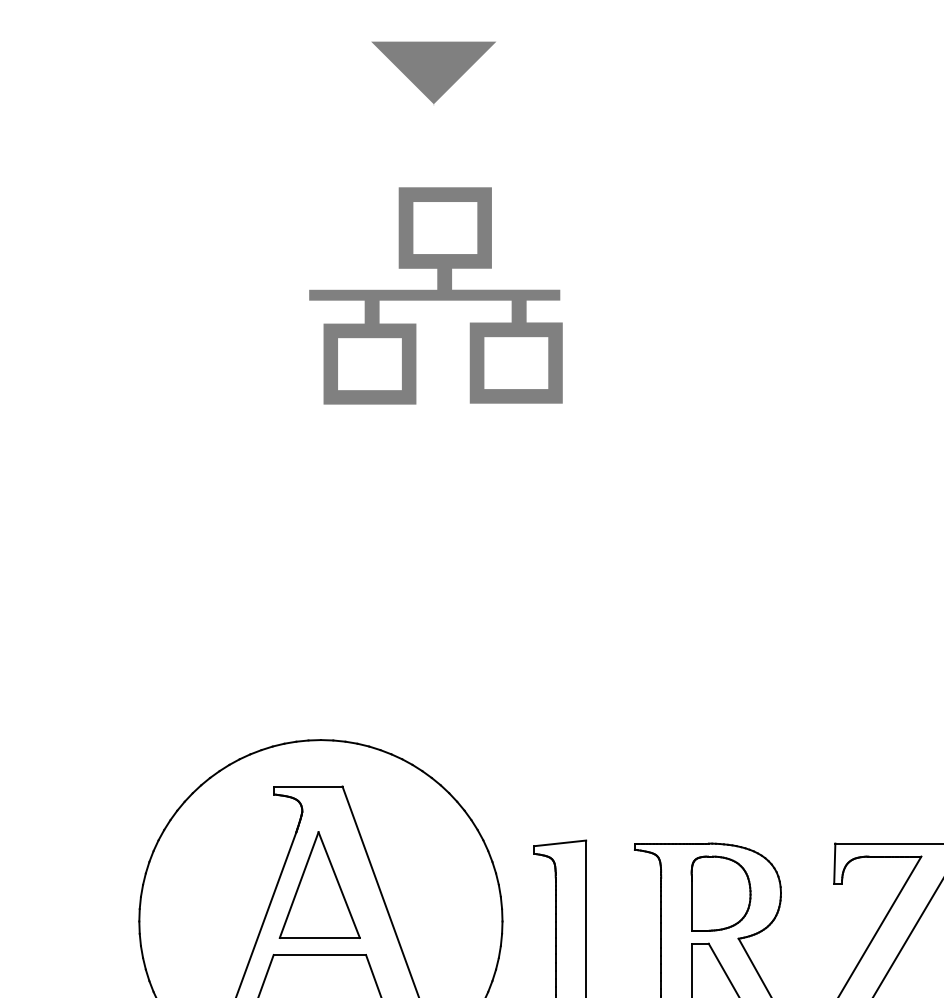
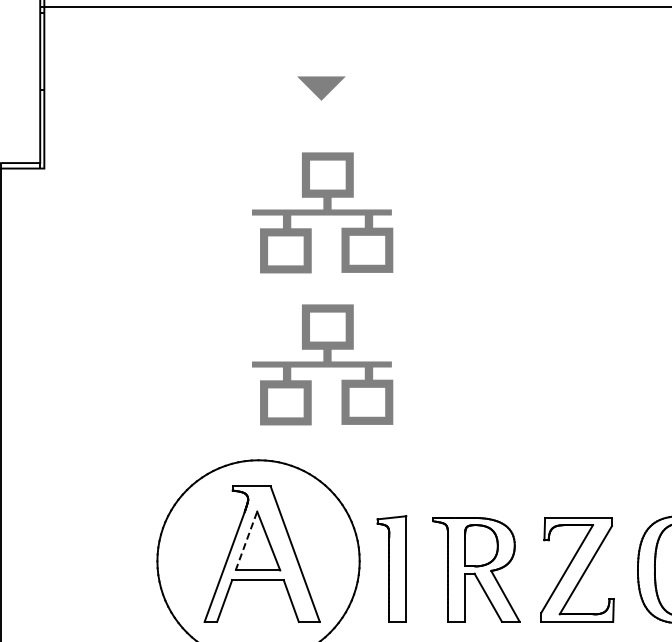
part: (433, 72) -> (321, 88), size x0.7
part: (435, 568) -> (322, 364), added
line: (299, 884) -> (246, 540), solid -> dashed

